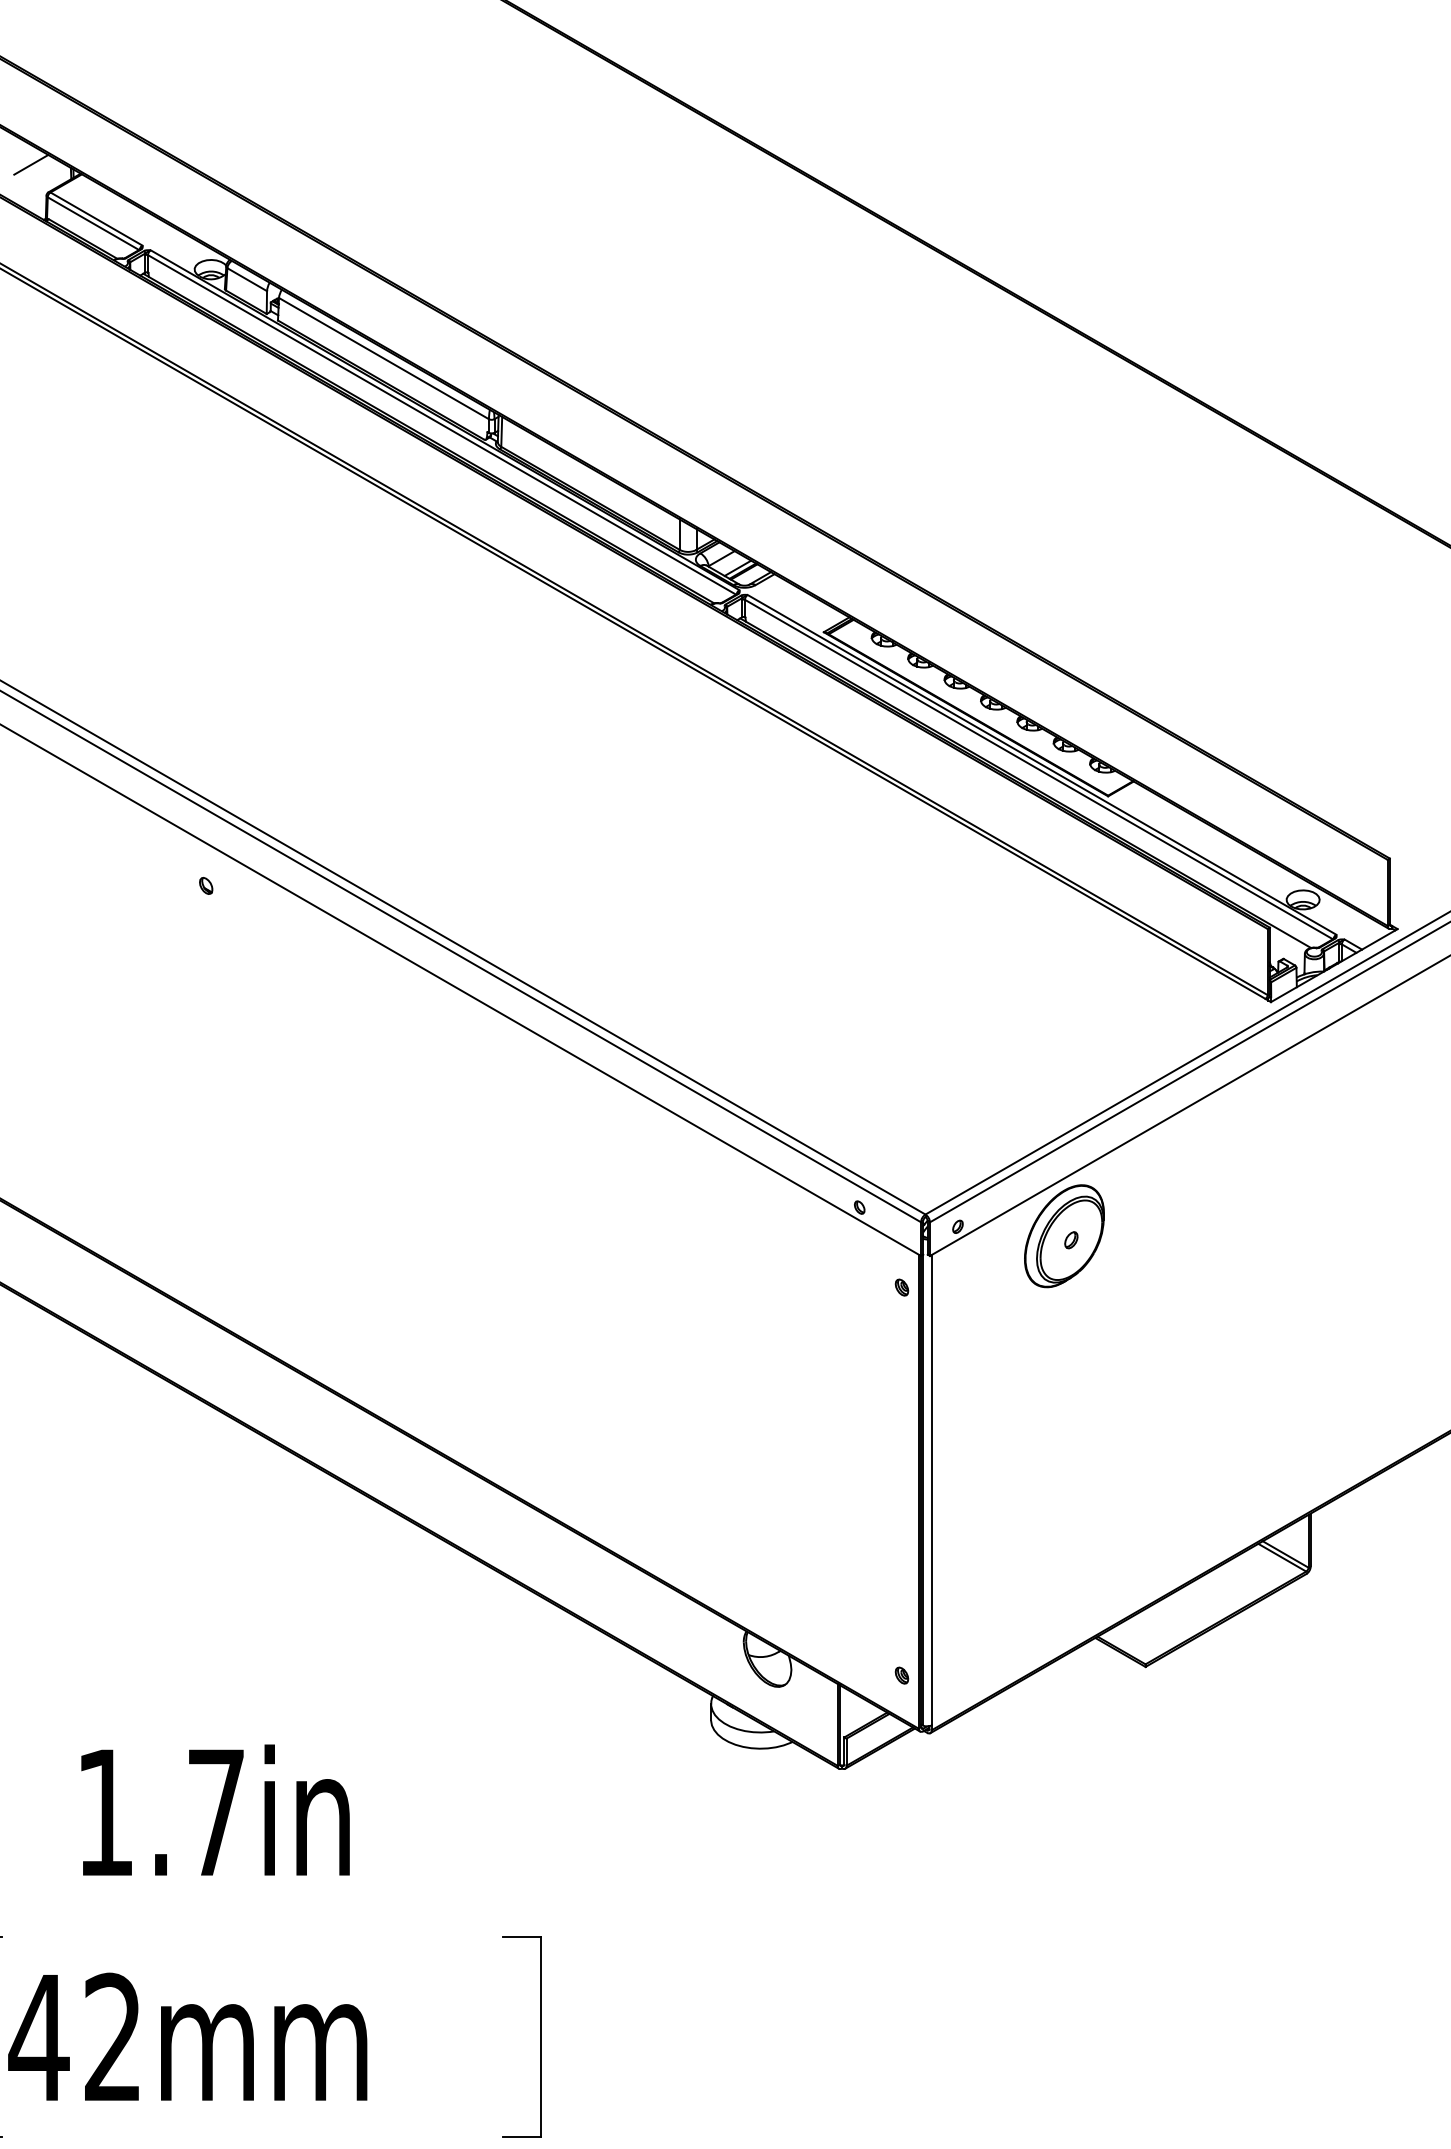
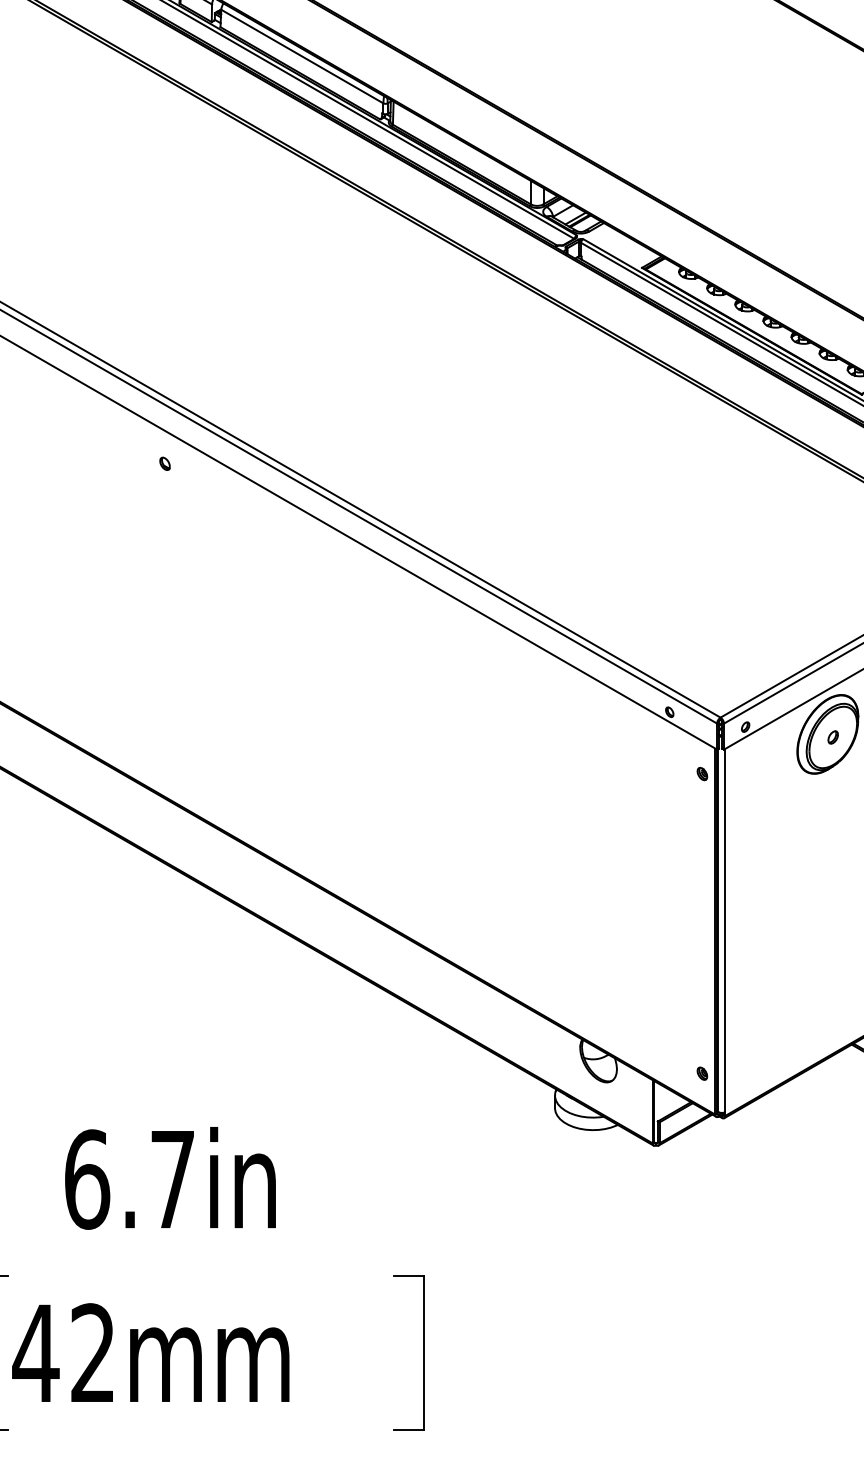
text: (105, 1812) -> (87, 1179), 1.7in -> 6.7in

